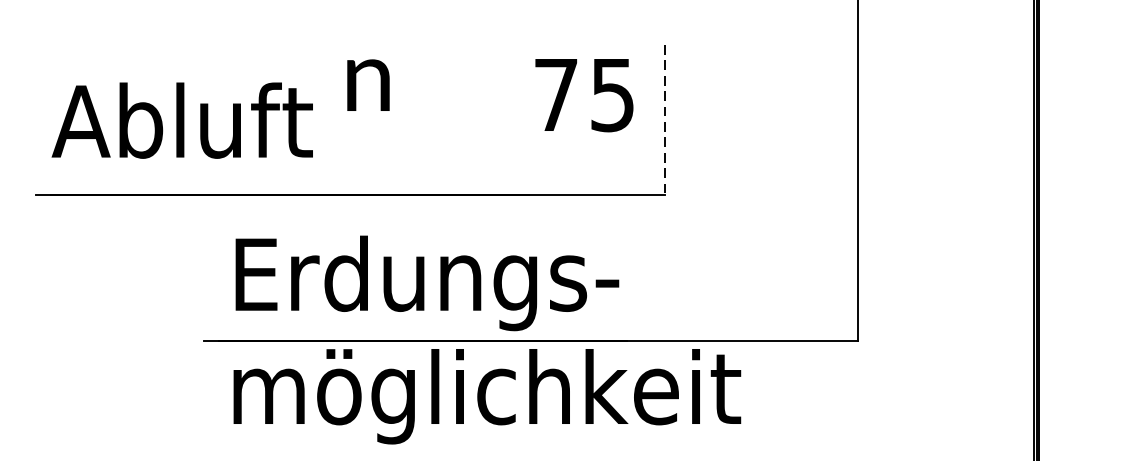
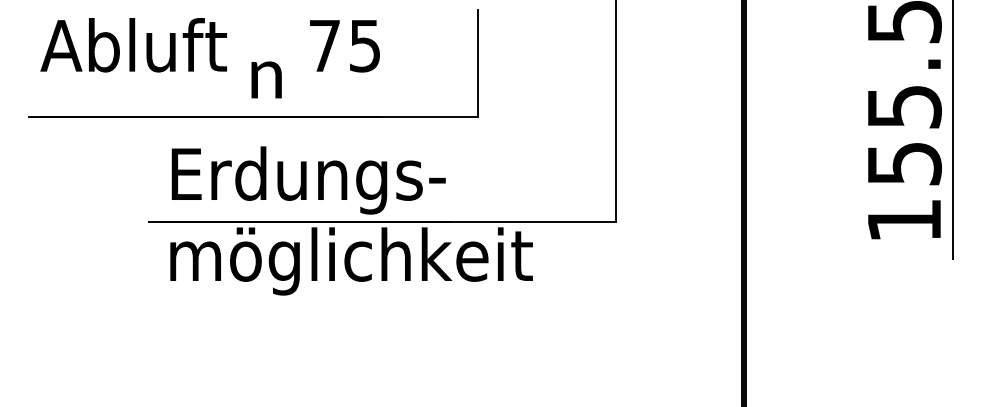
text: (368, 84) -> (266, 79), moved
text: (583, 95) -> (344, 46), moved
line: (664, 119) -> (478, 63), dashed -> solid
text: (182, 121) -> (133, 45), moved

